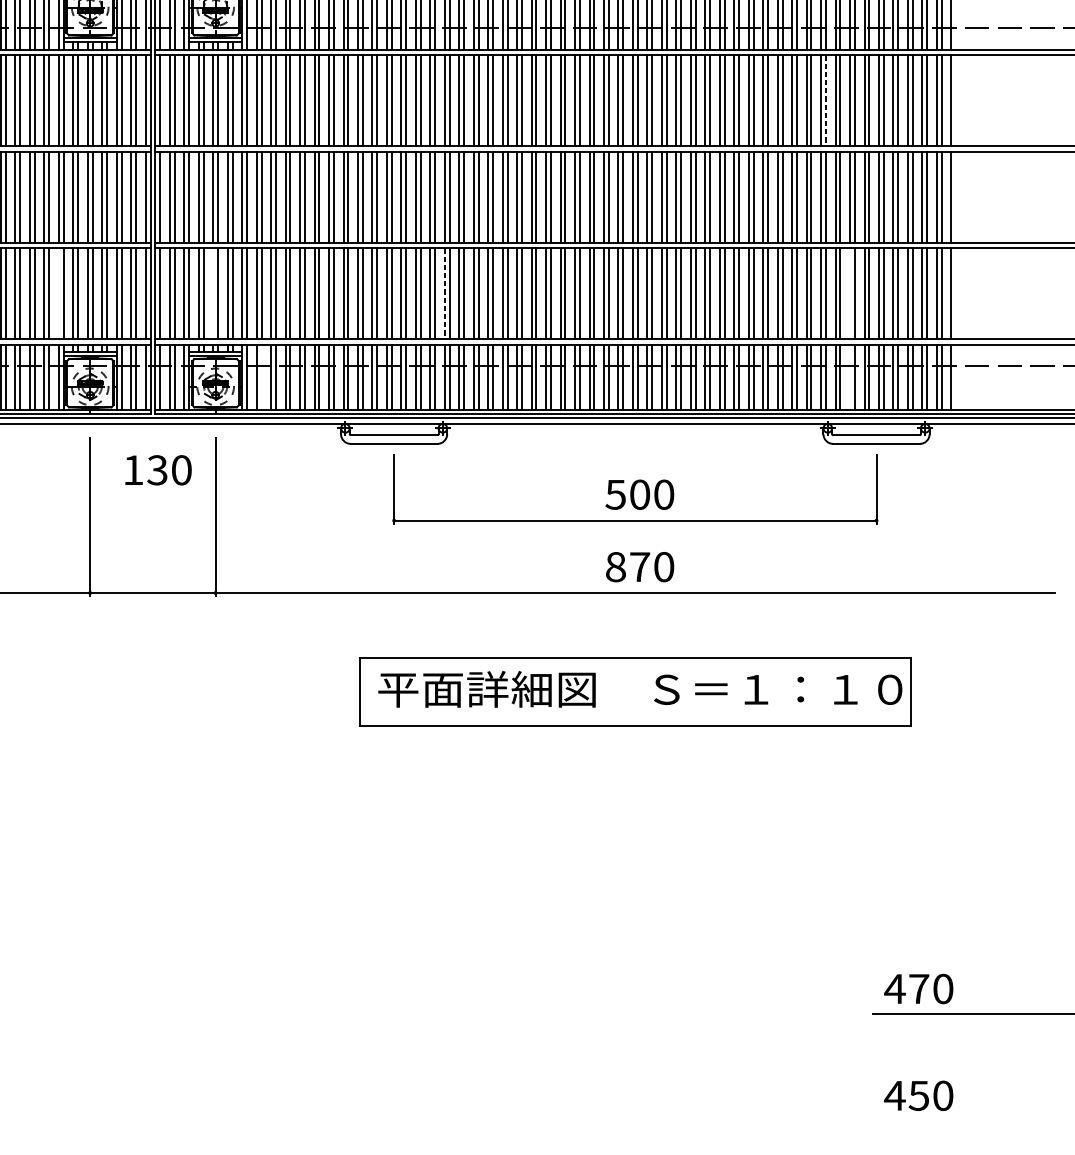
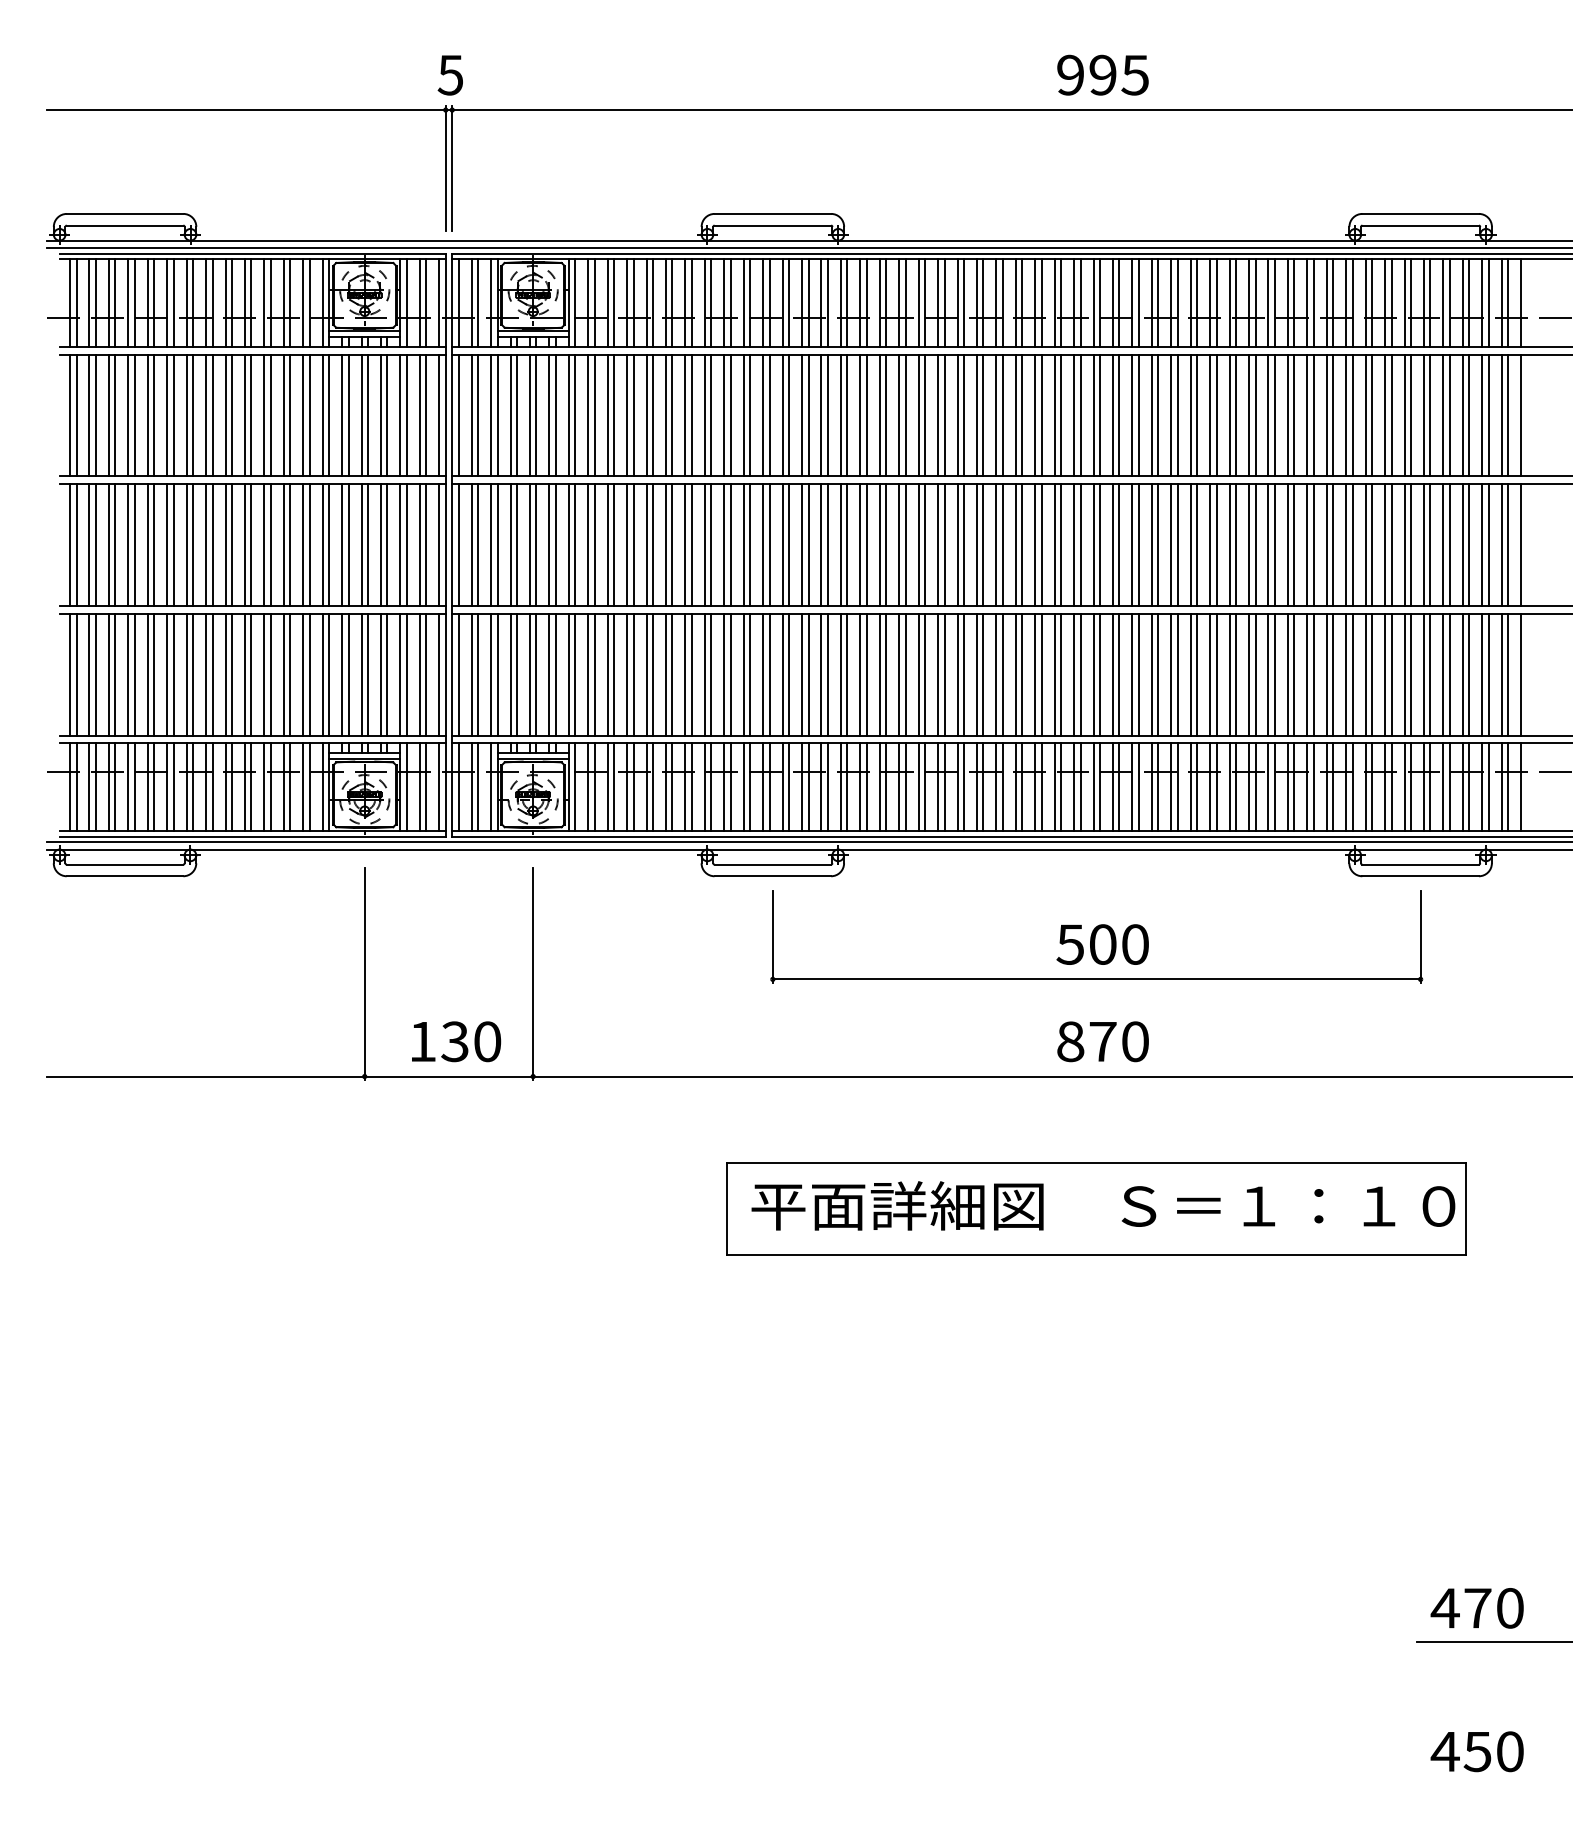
line: (825, 100) -> (1352, 415), dashed -> solid
line: (58, 293) -> (322, 674), added
line: (212, 293) -> (529, 674), added
line: (444, 293) -> (840, 674), dashed -> solid
line: (850, 293) -> (1385, 674), added
line: (261, 377) -> (594, 786), added
line: (850, 377) -> (1385, 786), added
text: (158, 470) -> (456, 1041), moved

